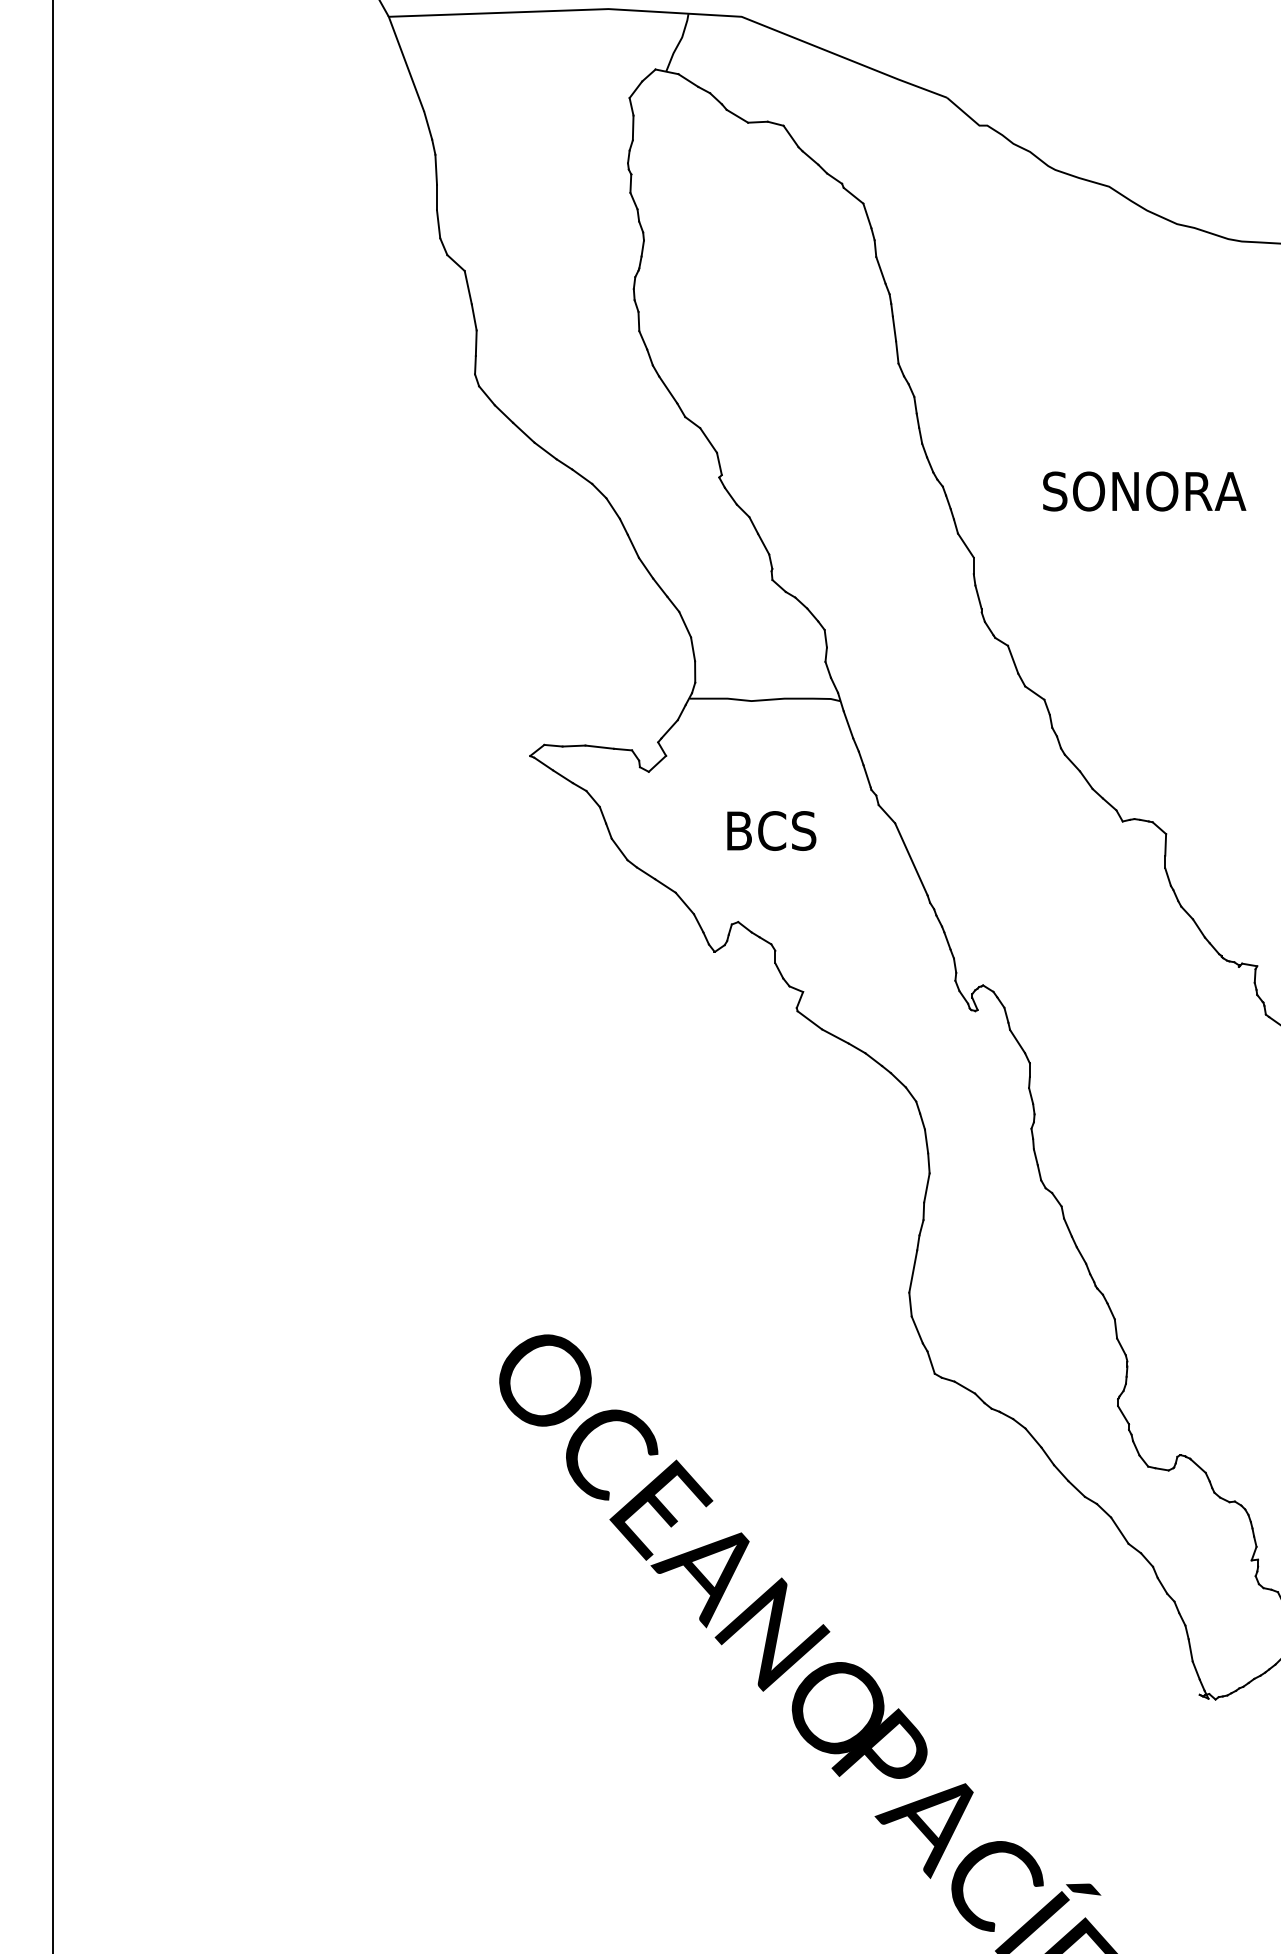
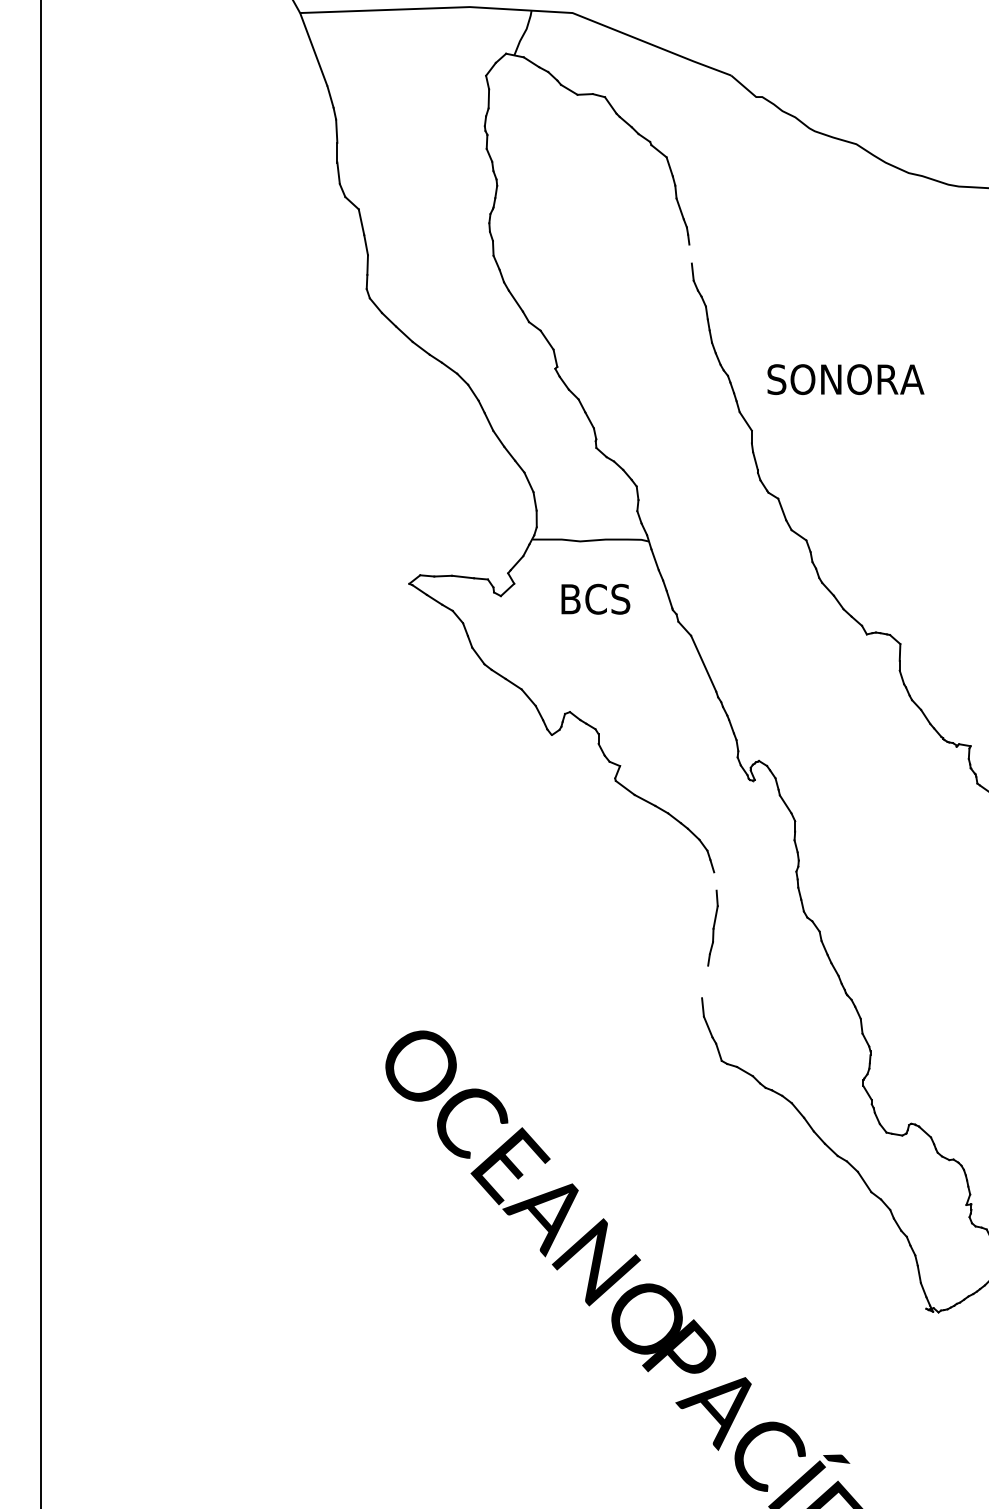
line: (894, 328) -> (690, 253), removed
text: (1144, 491) -> (845, 379), moved
text: (771, 830) -> (595, 598), moved
line: (926, 1141) -> (715, 881), removed
line: (913, 1271) -> (705, 981), removed

